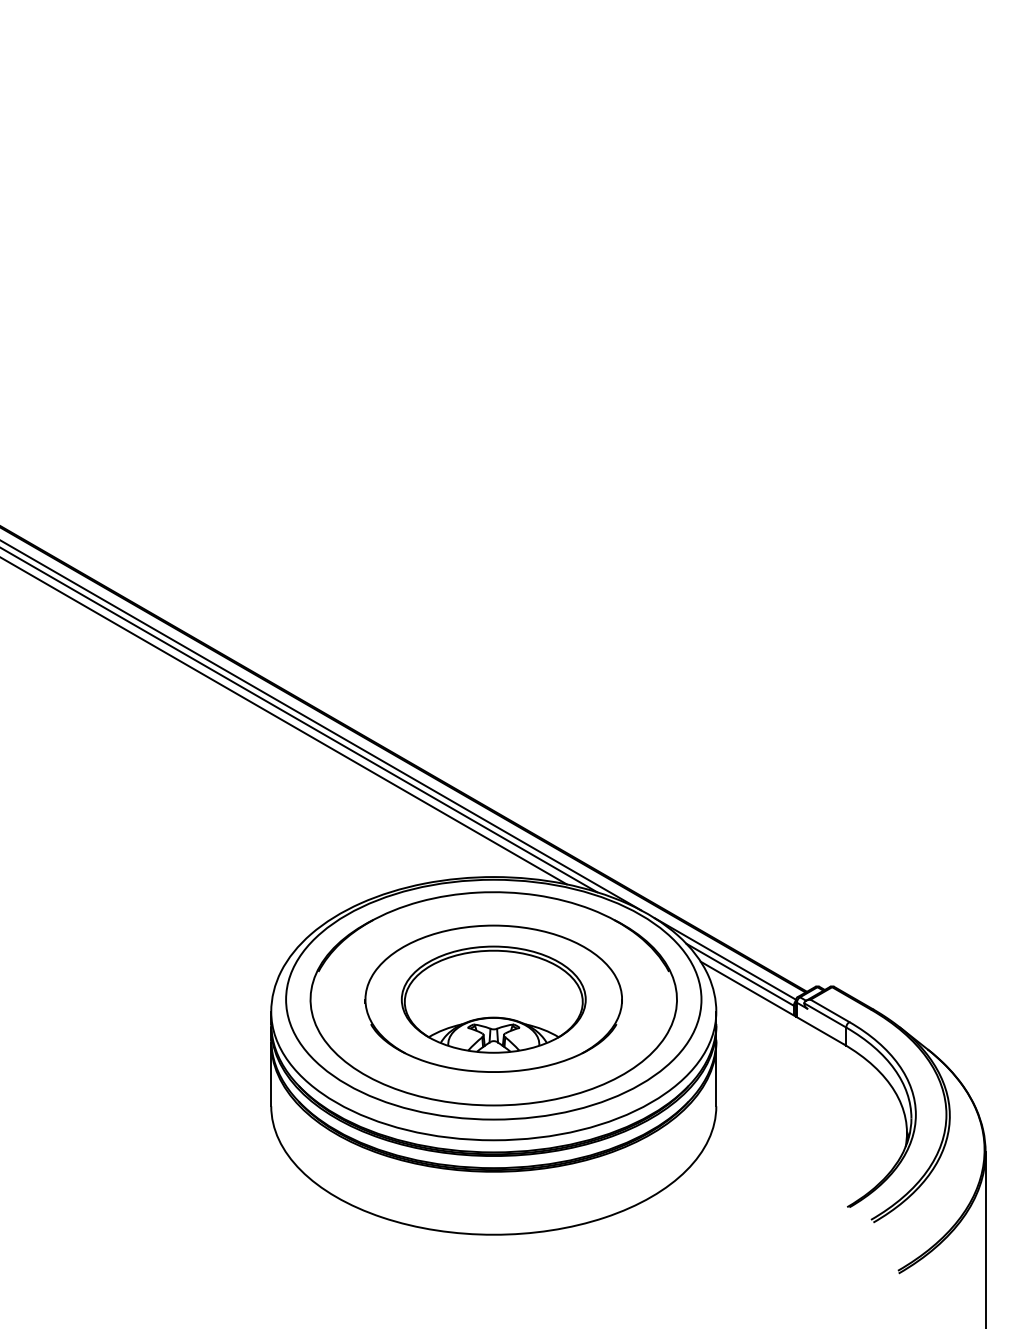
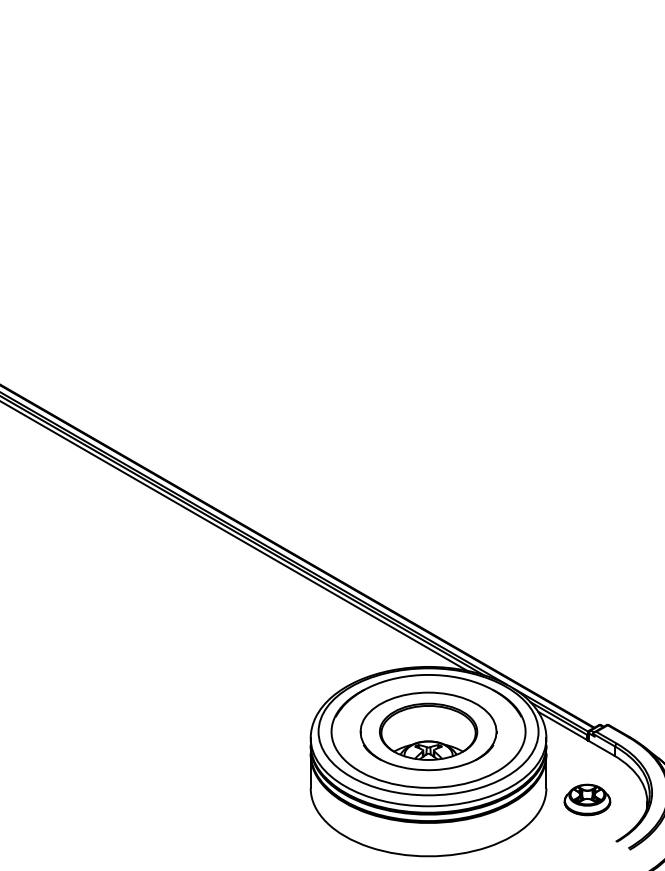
part: (793, 1127) -> (587, 799), added

